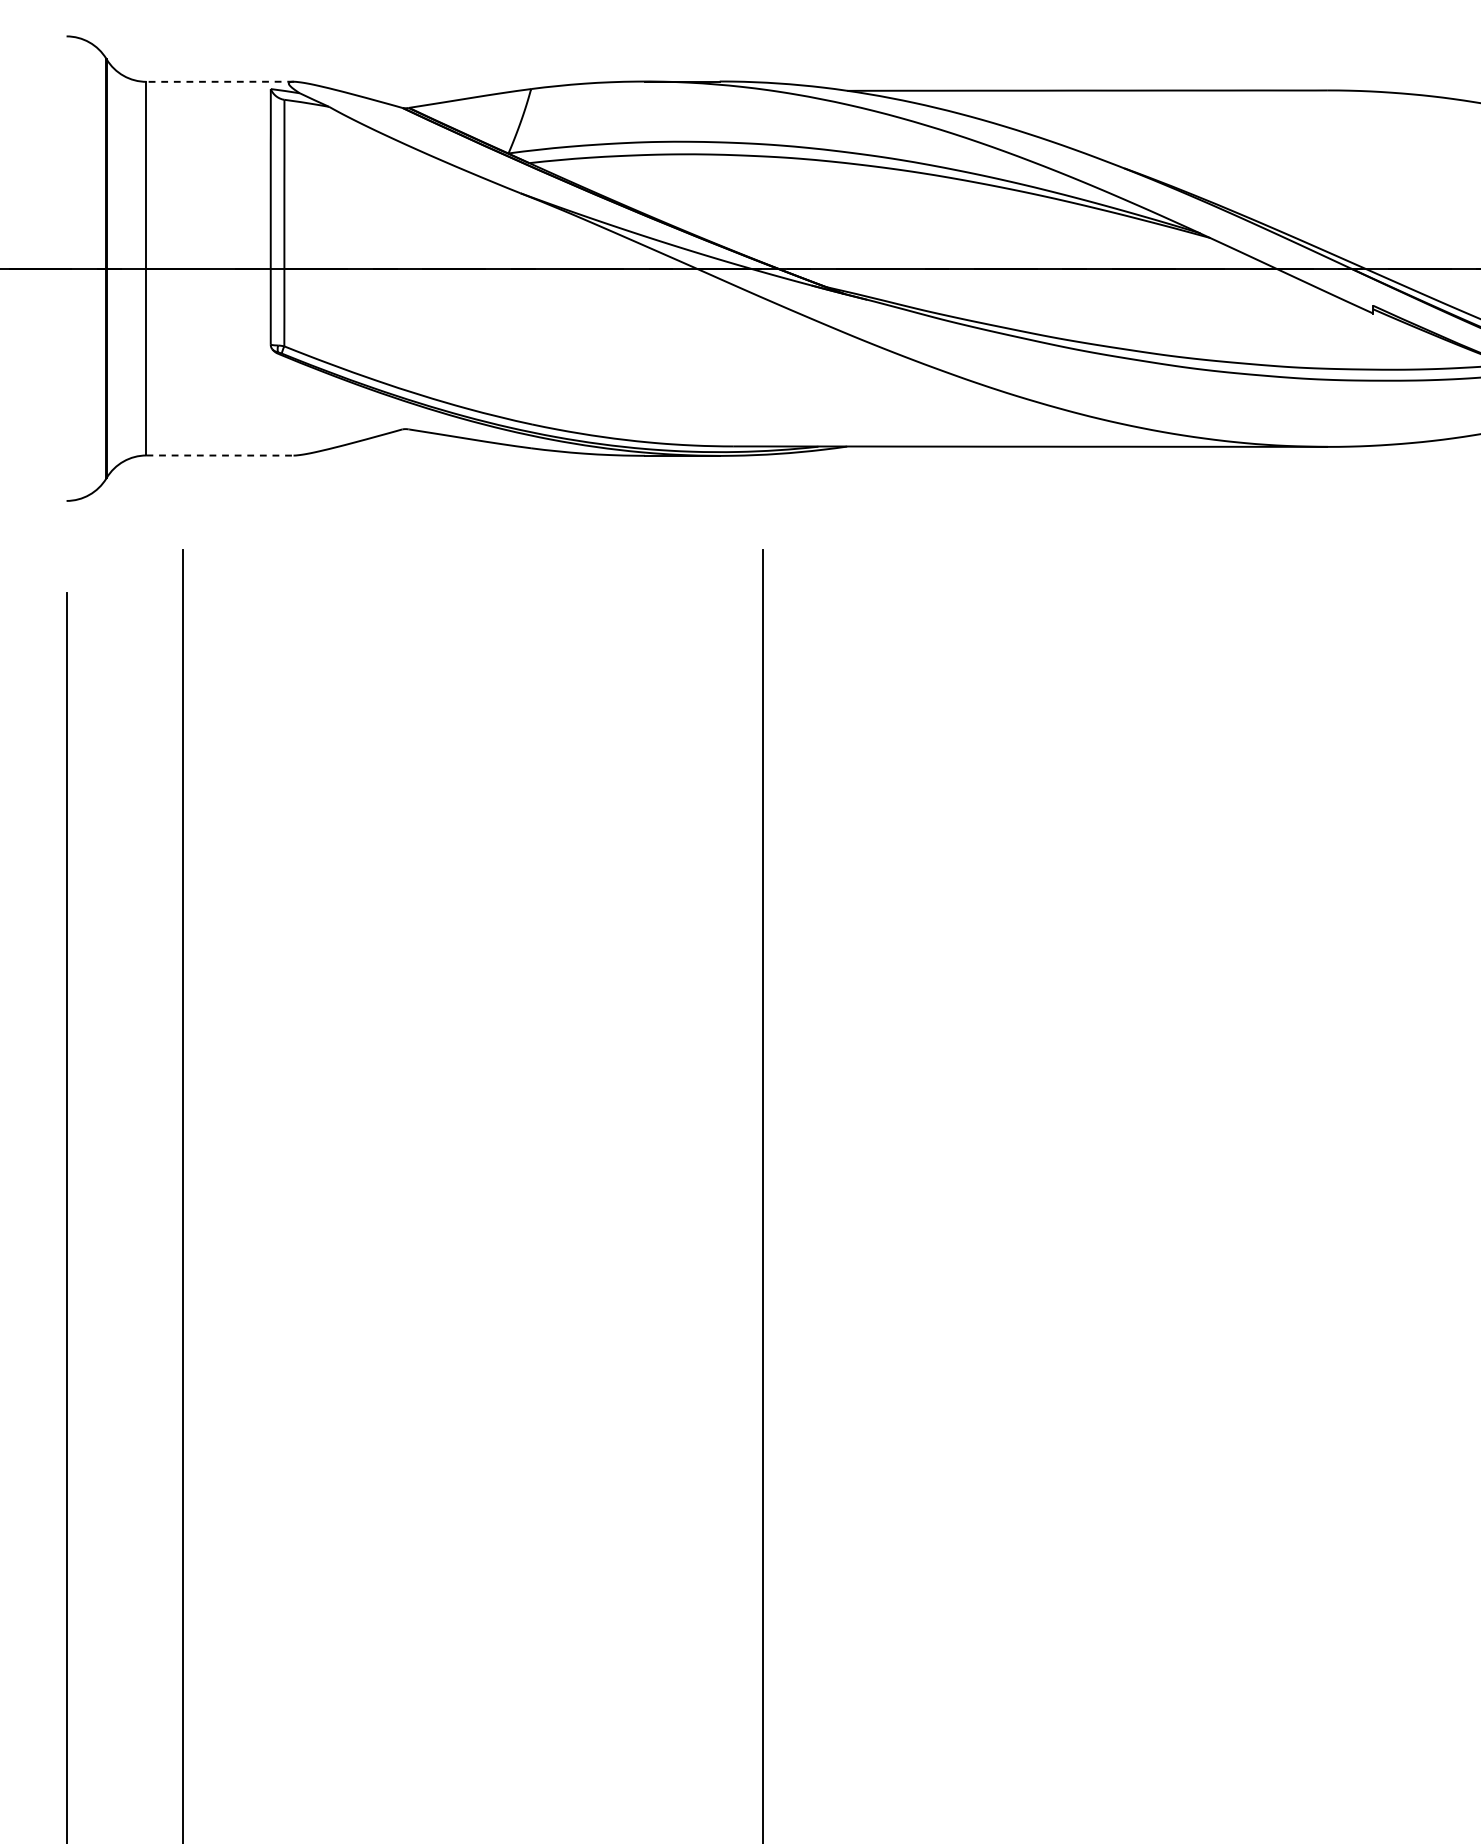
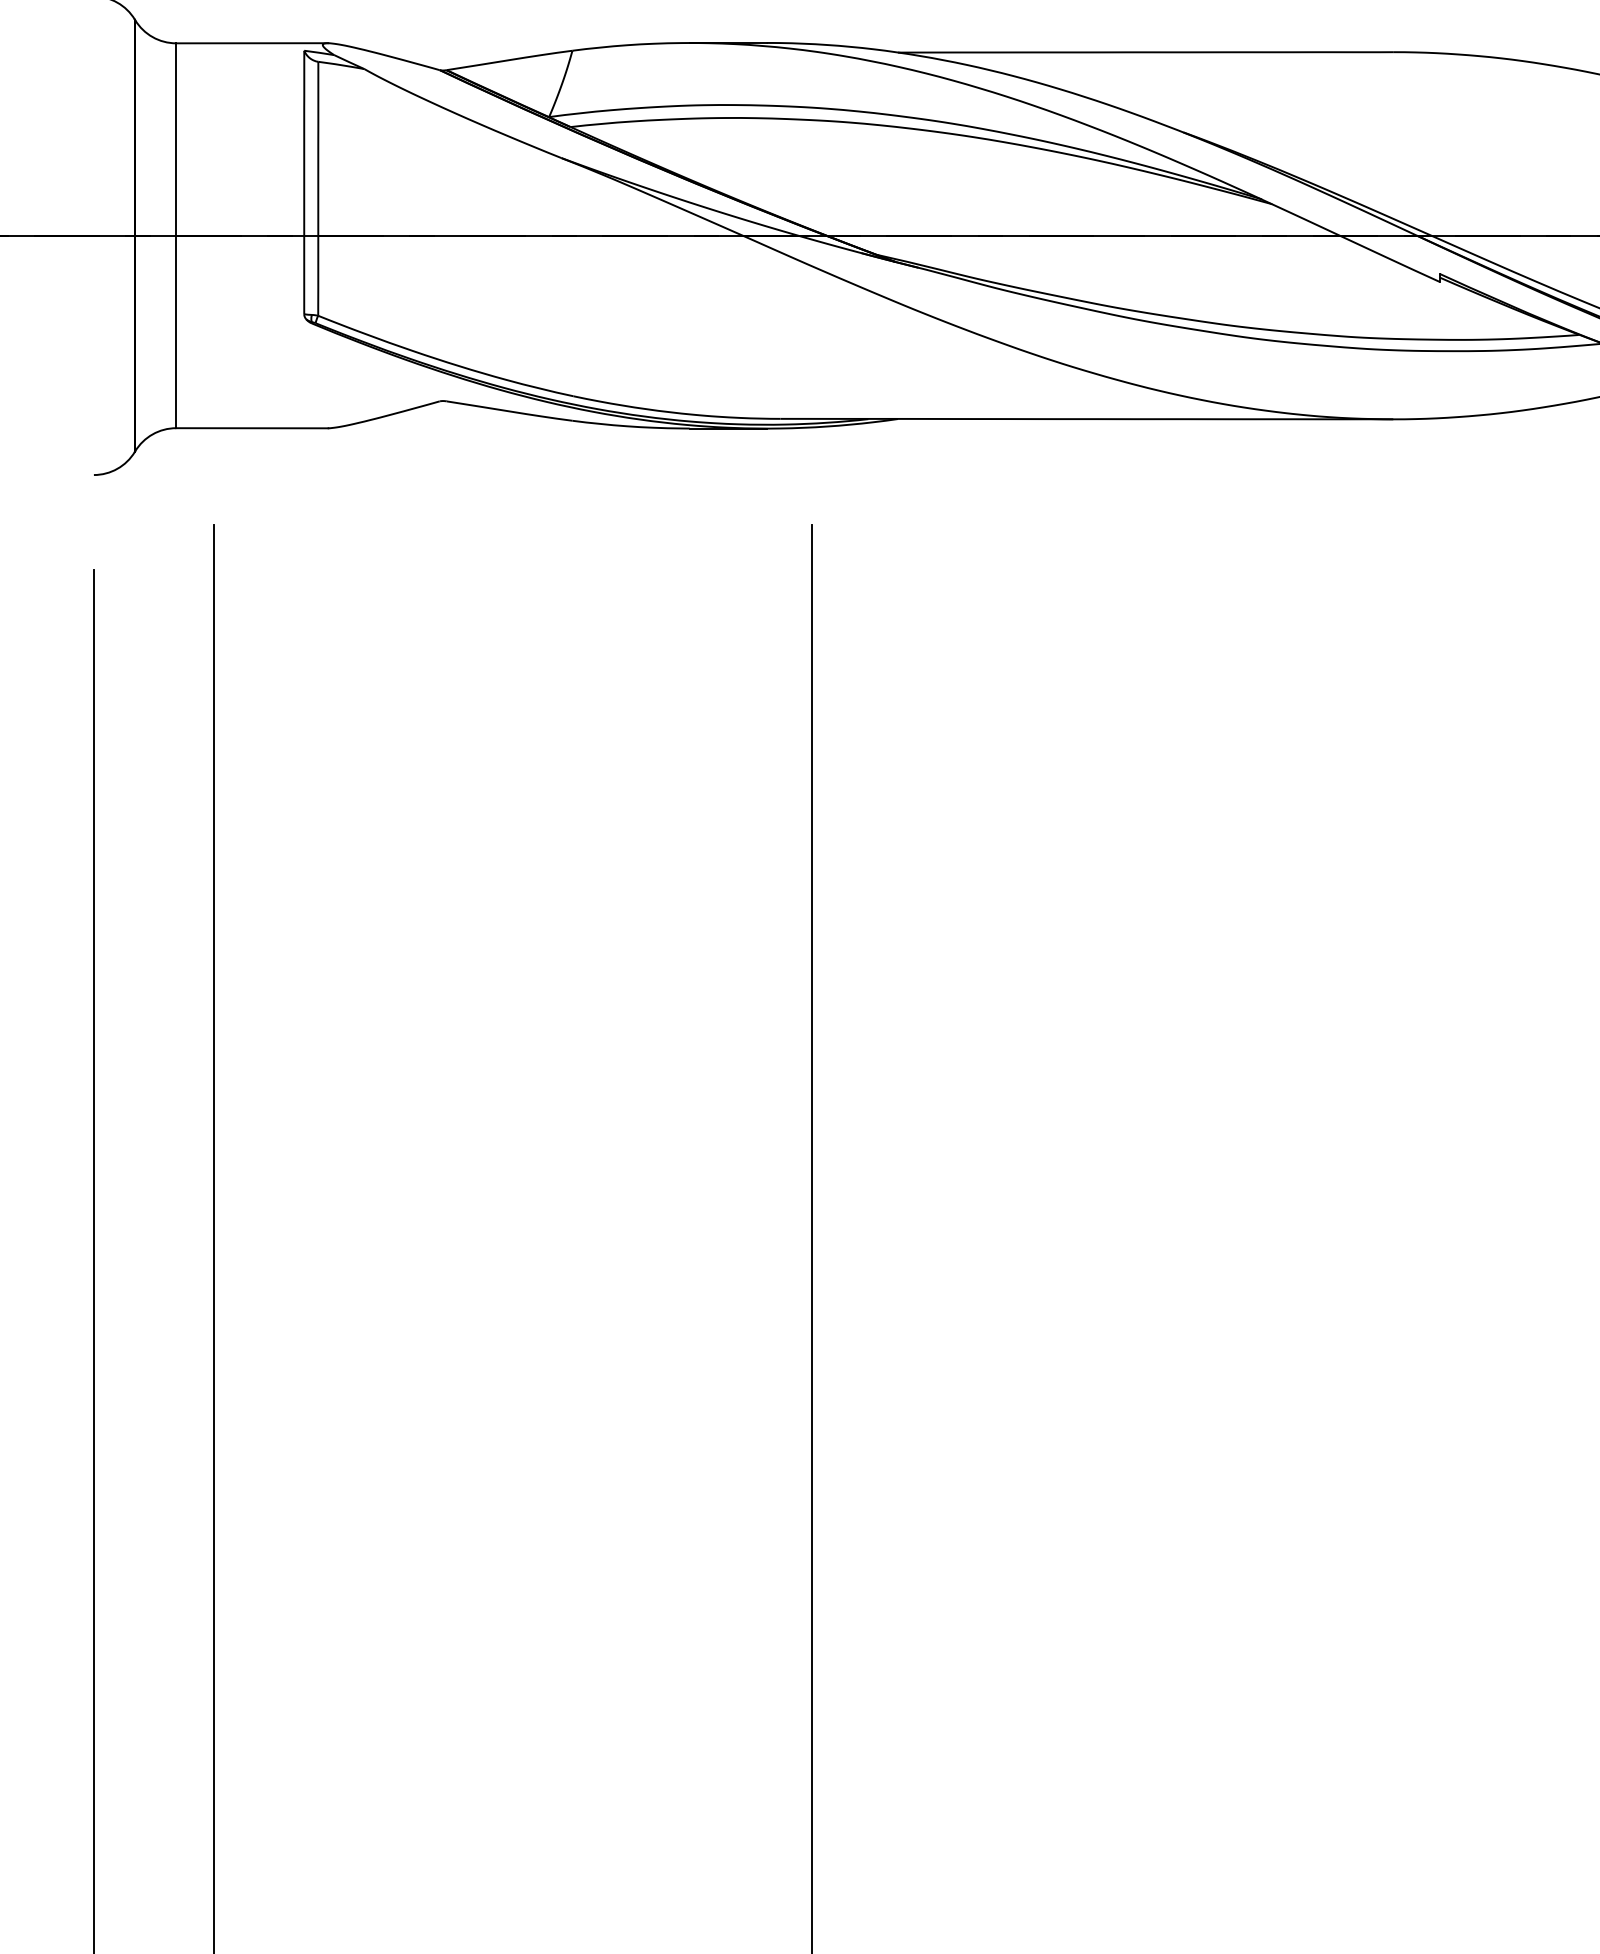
line: (219, 82) -> (251, 43), dashed -> solid
line: (220, 455) -> (252, 428), dashed -> solid

